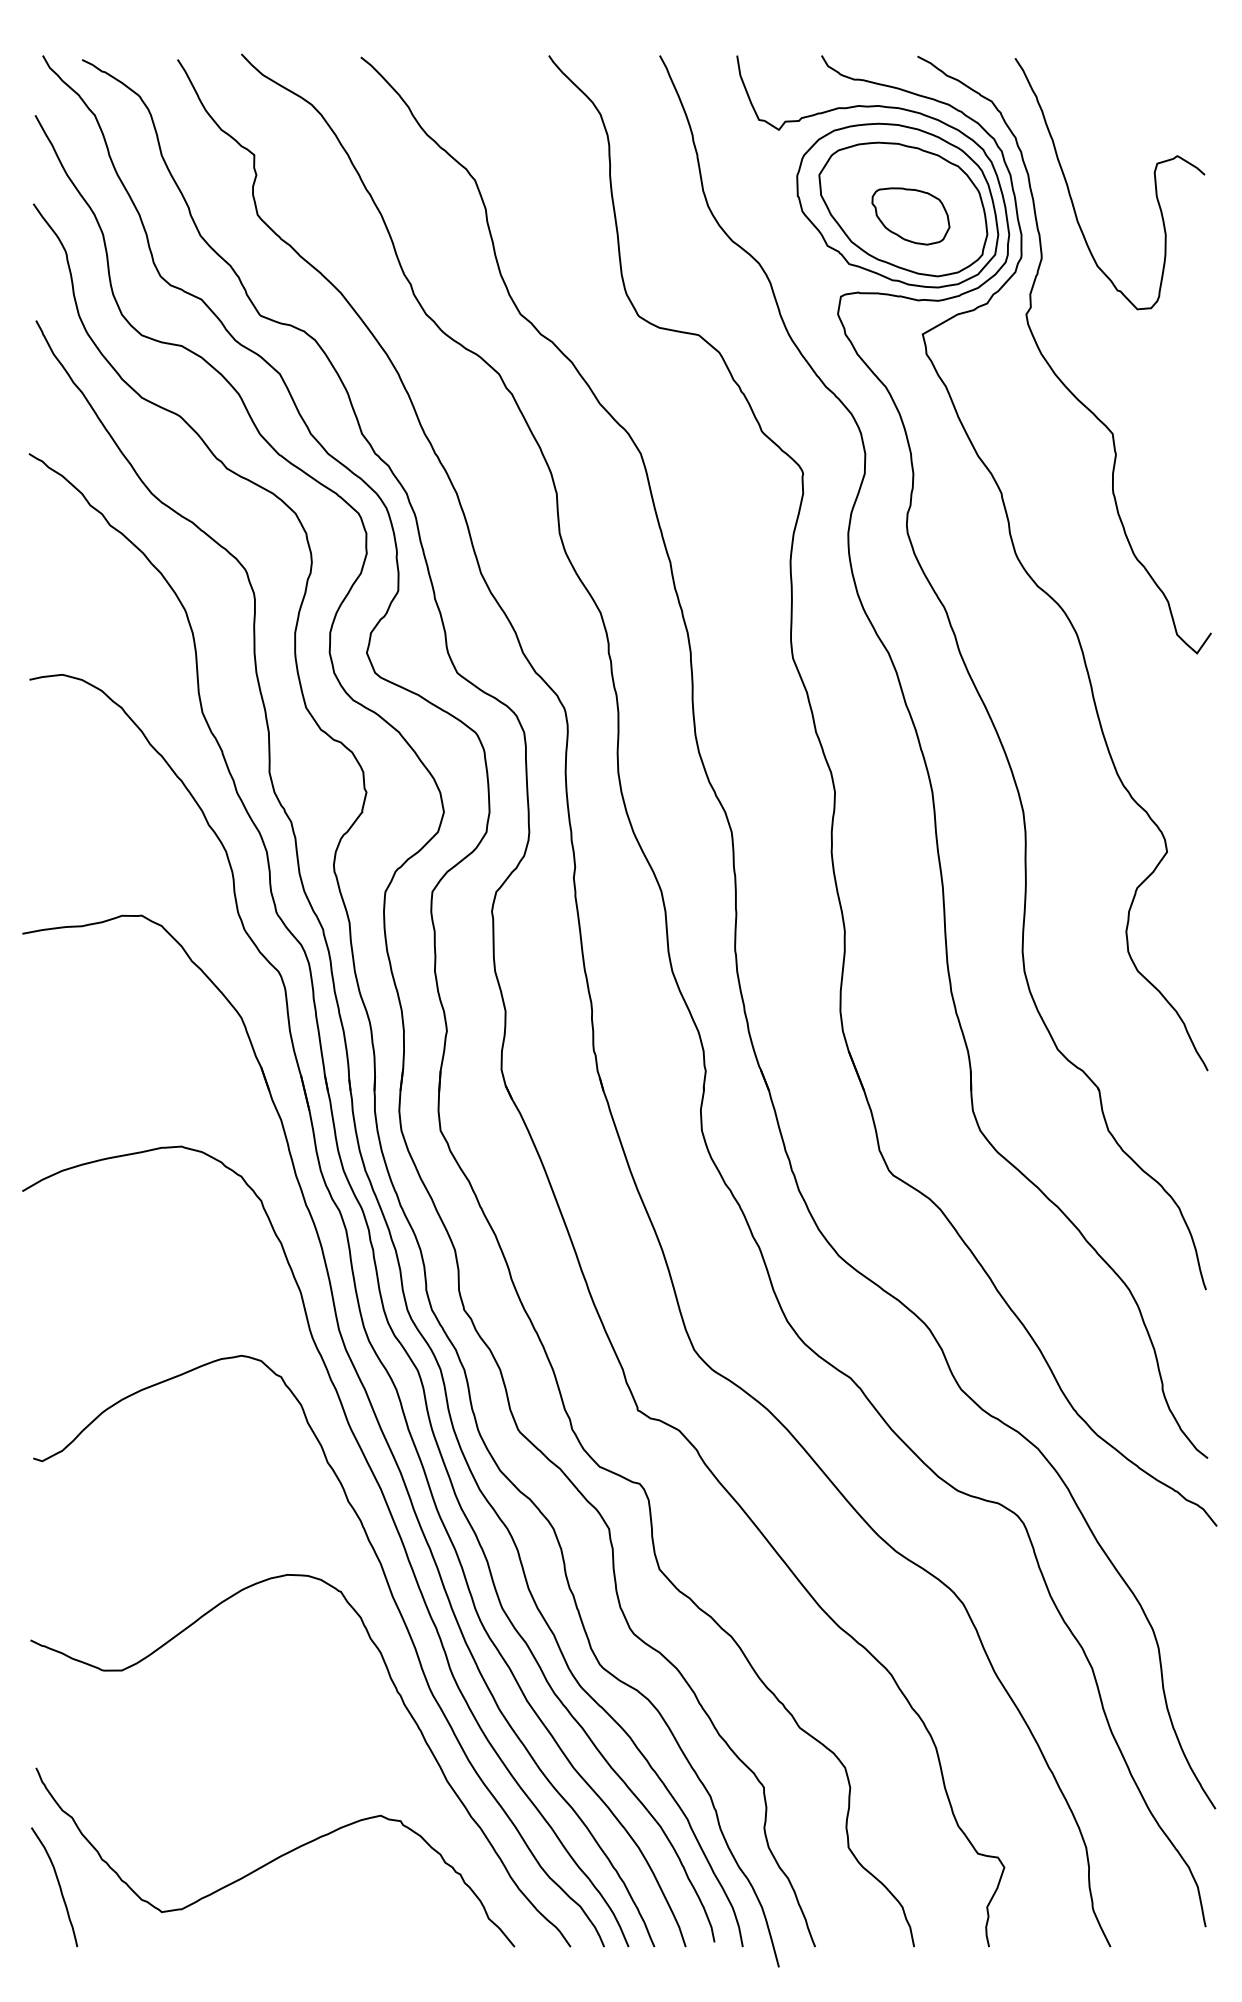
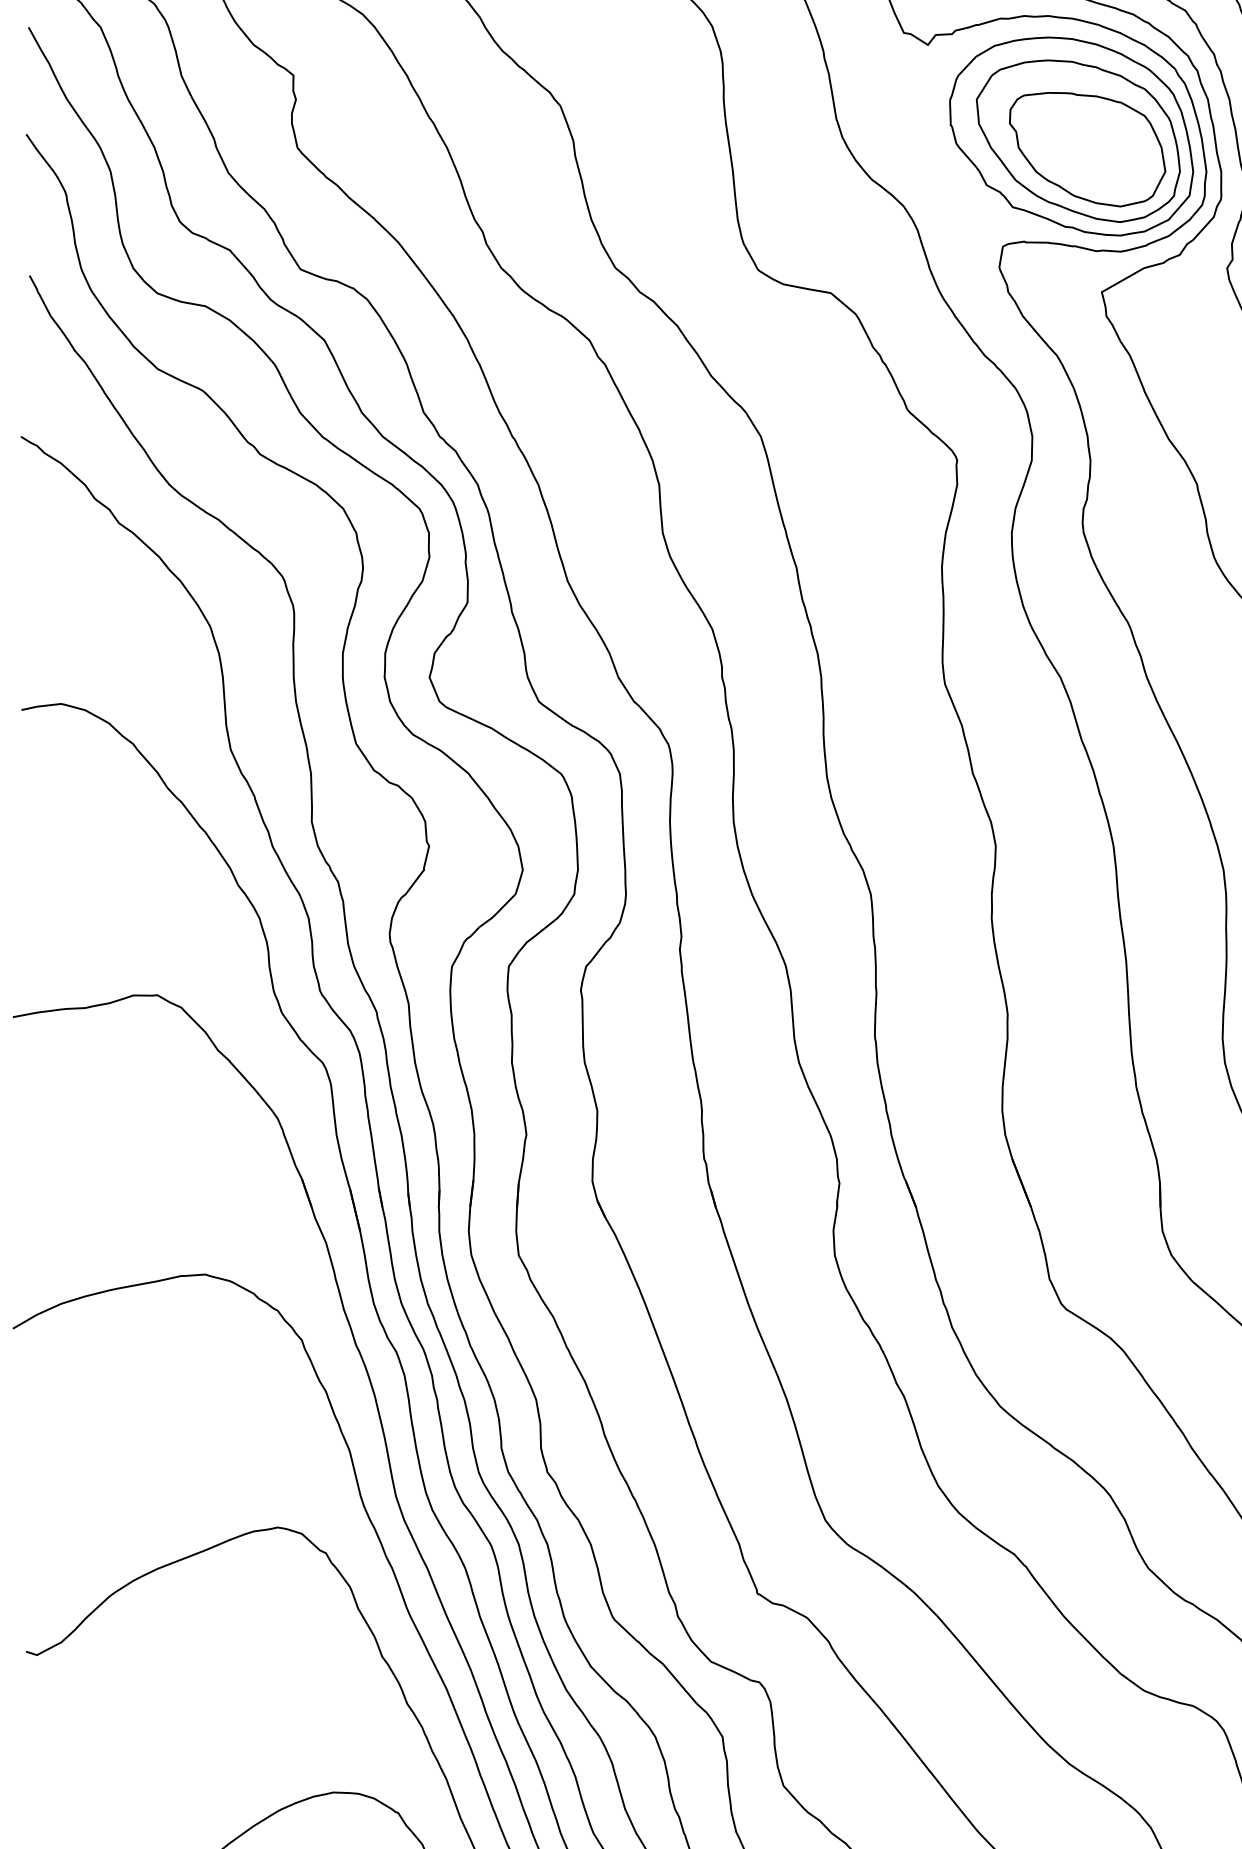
part: (910, 216) -> (1087, 149), size x1.67

